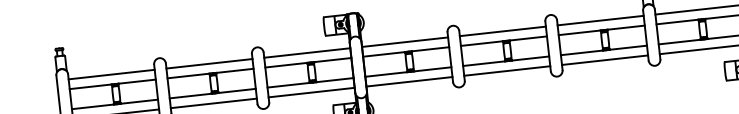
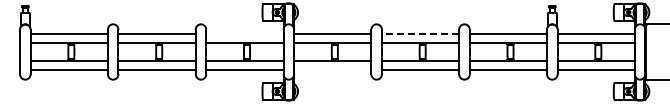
line: (502, 31) -> (420, 34), solid -> dashed
line: (306, 53) -> (244, 34), removed
line: (409, 81) -> (332, 69), removed

